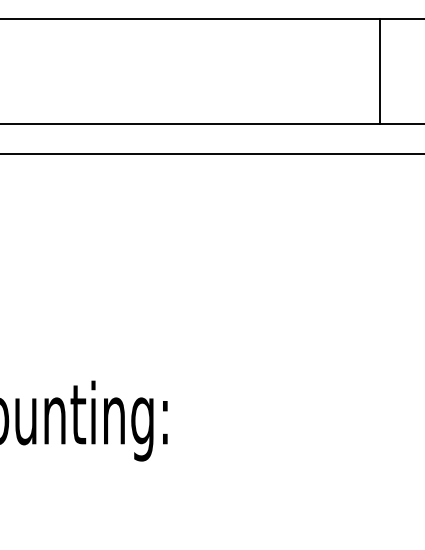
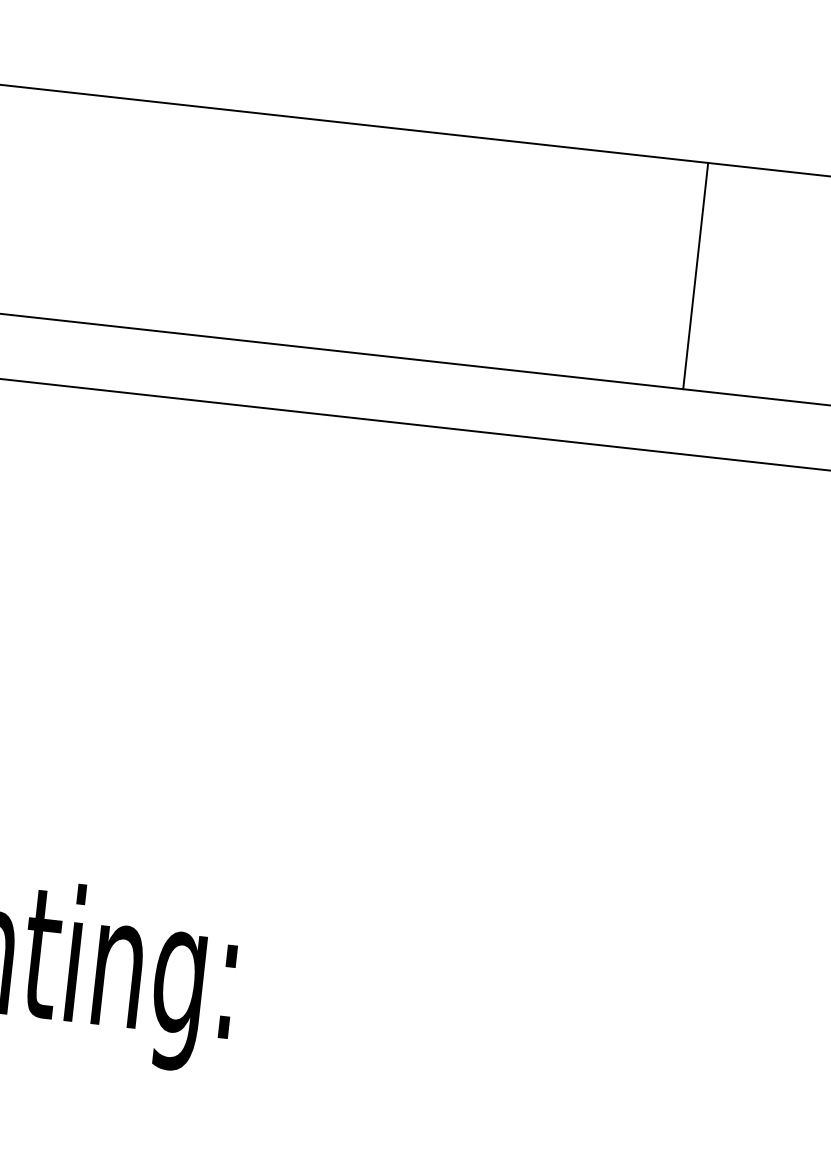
line: (380, 71) -> (696, 276), moved

